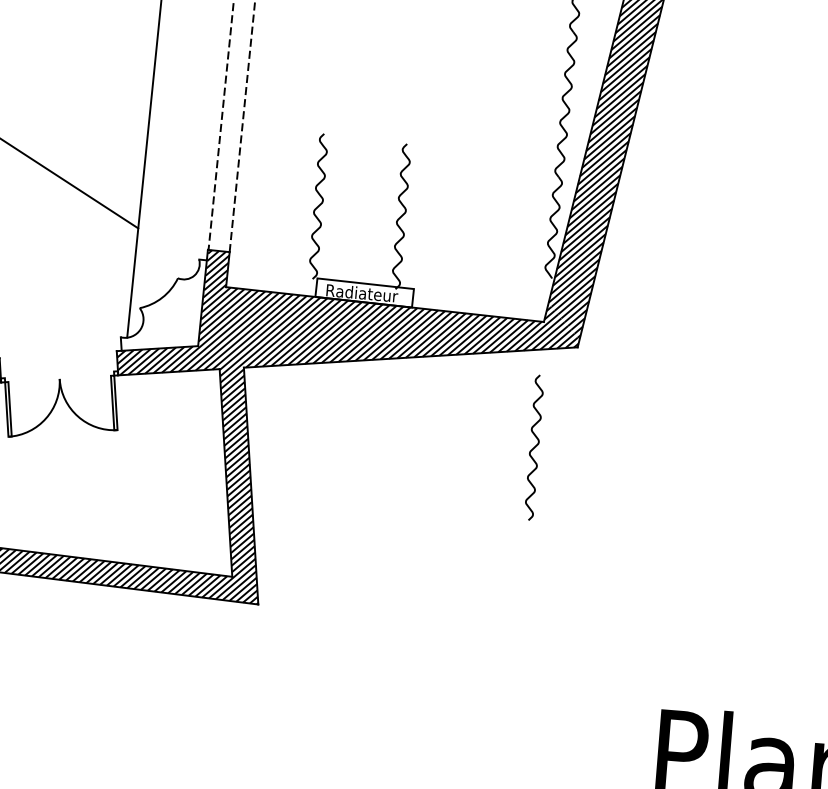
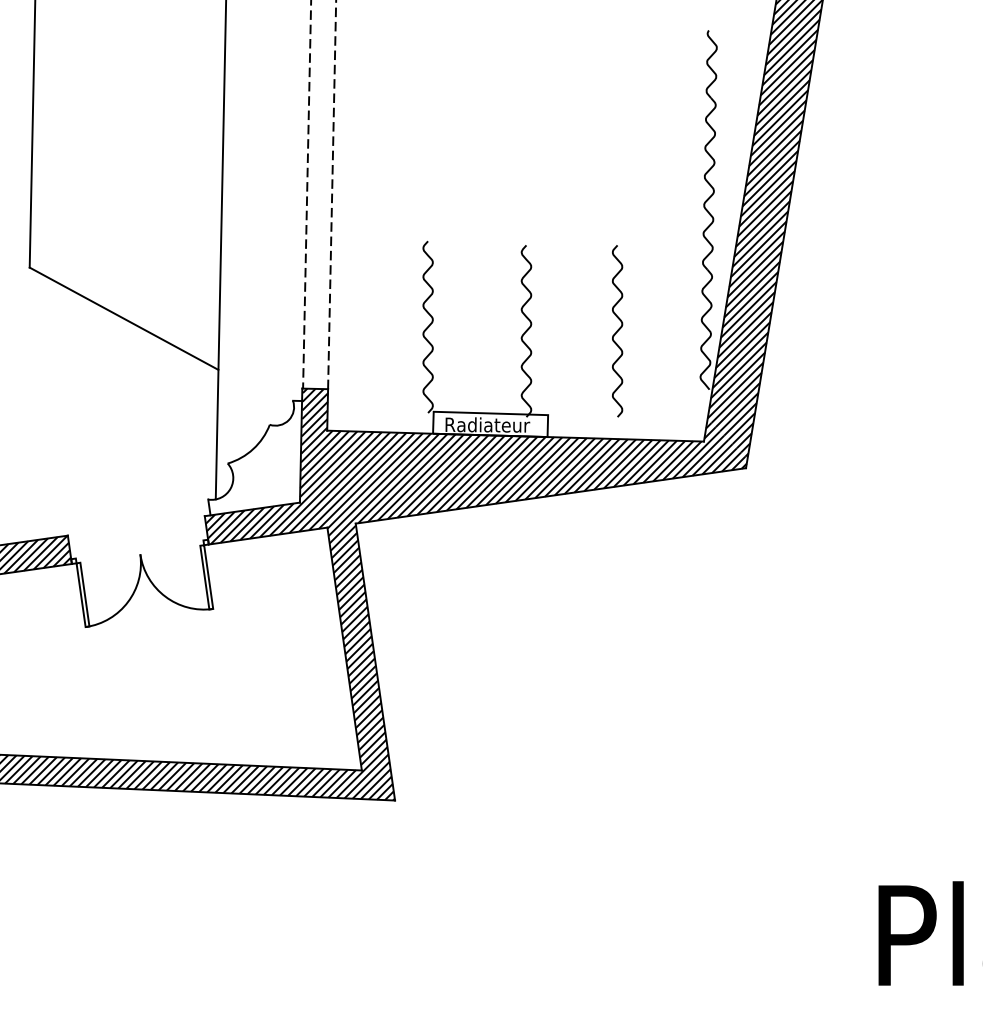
curve: (534, 447) -> (617, 331), moved

